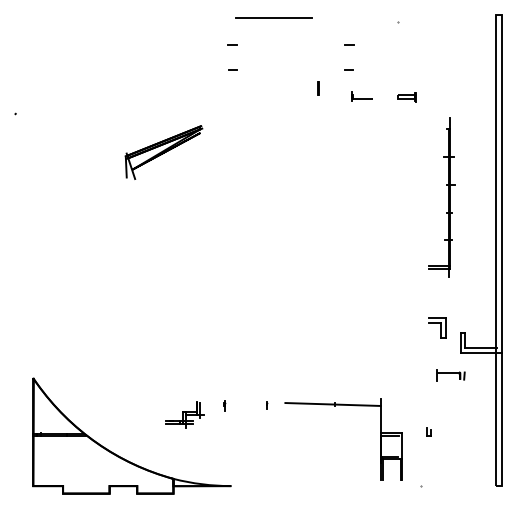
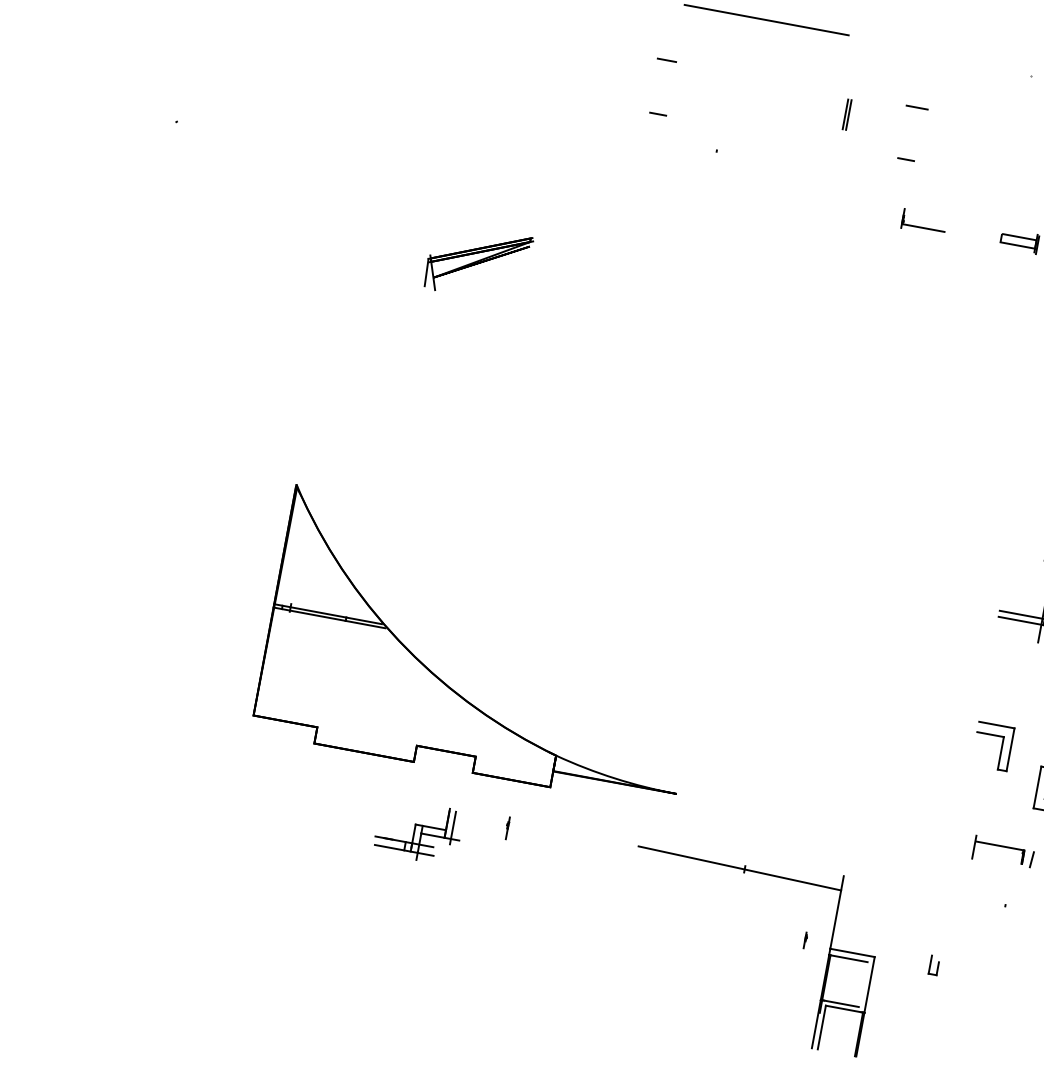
line: (318, 88) -> (847, 114), moved
part: (163, 152) -> (477, 262), size x0.6
part: (267, 405) -> (807, 940), moved
part: (119, 455) -> (450, 684), moved

